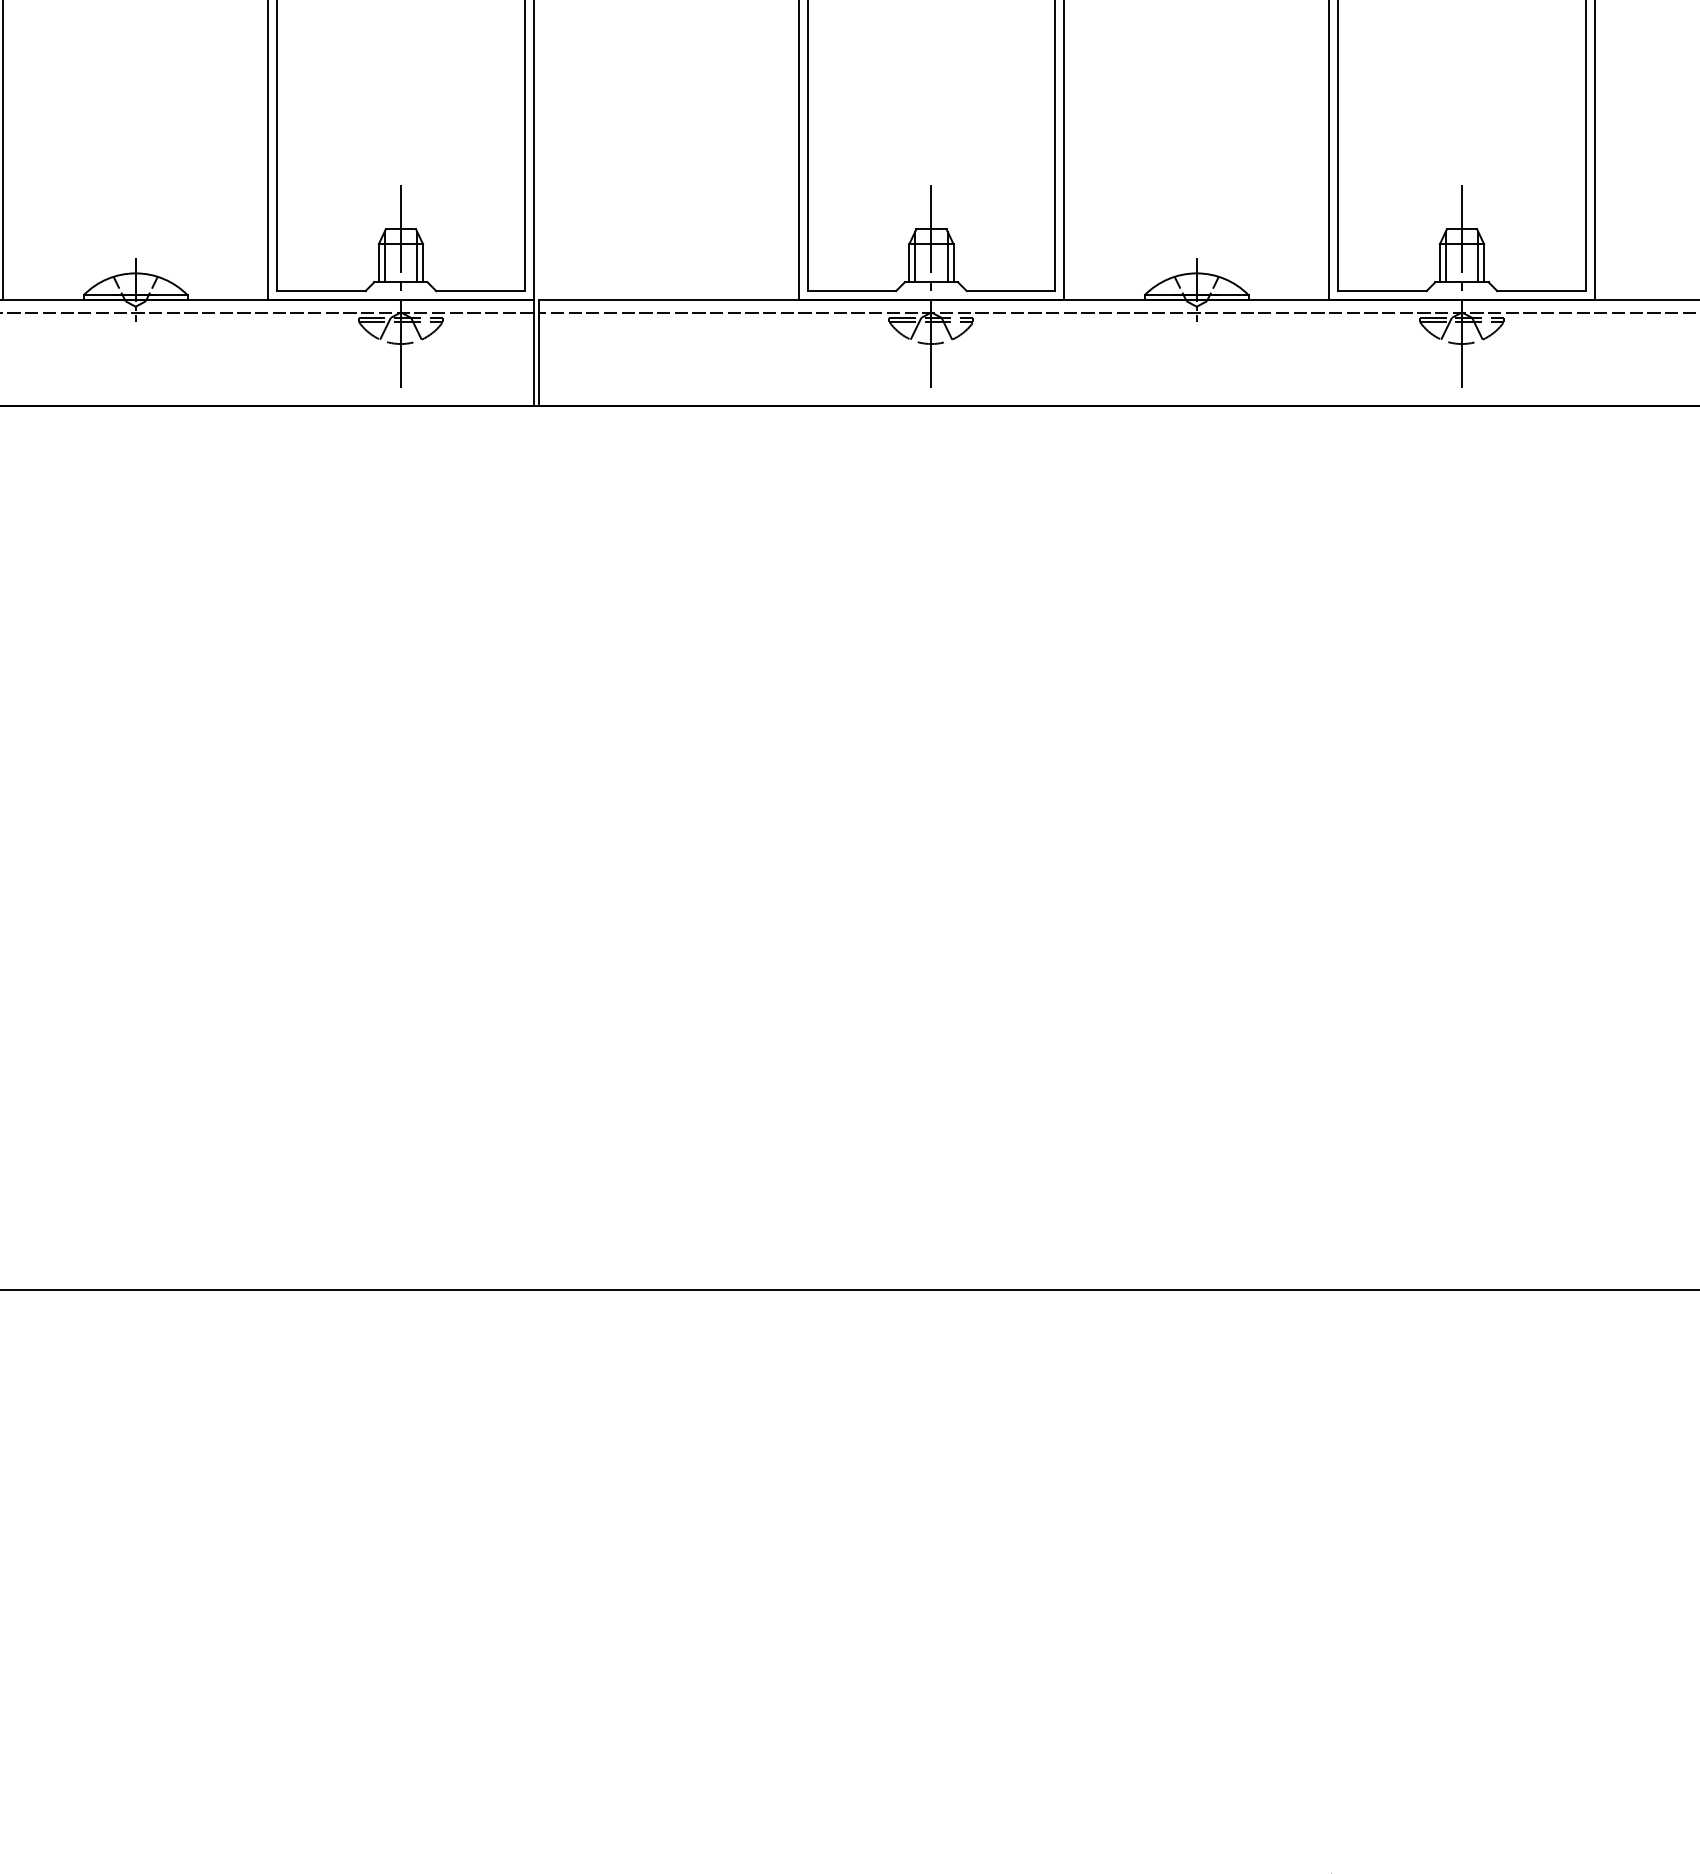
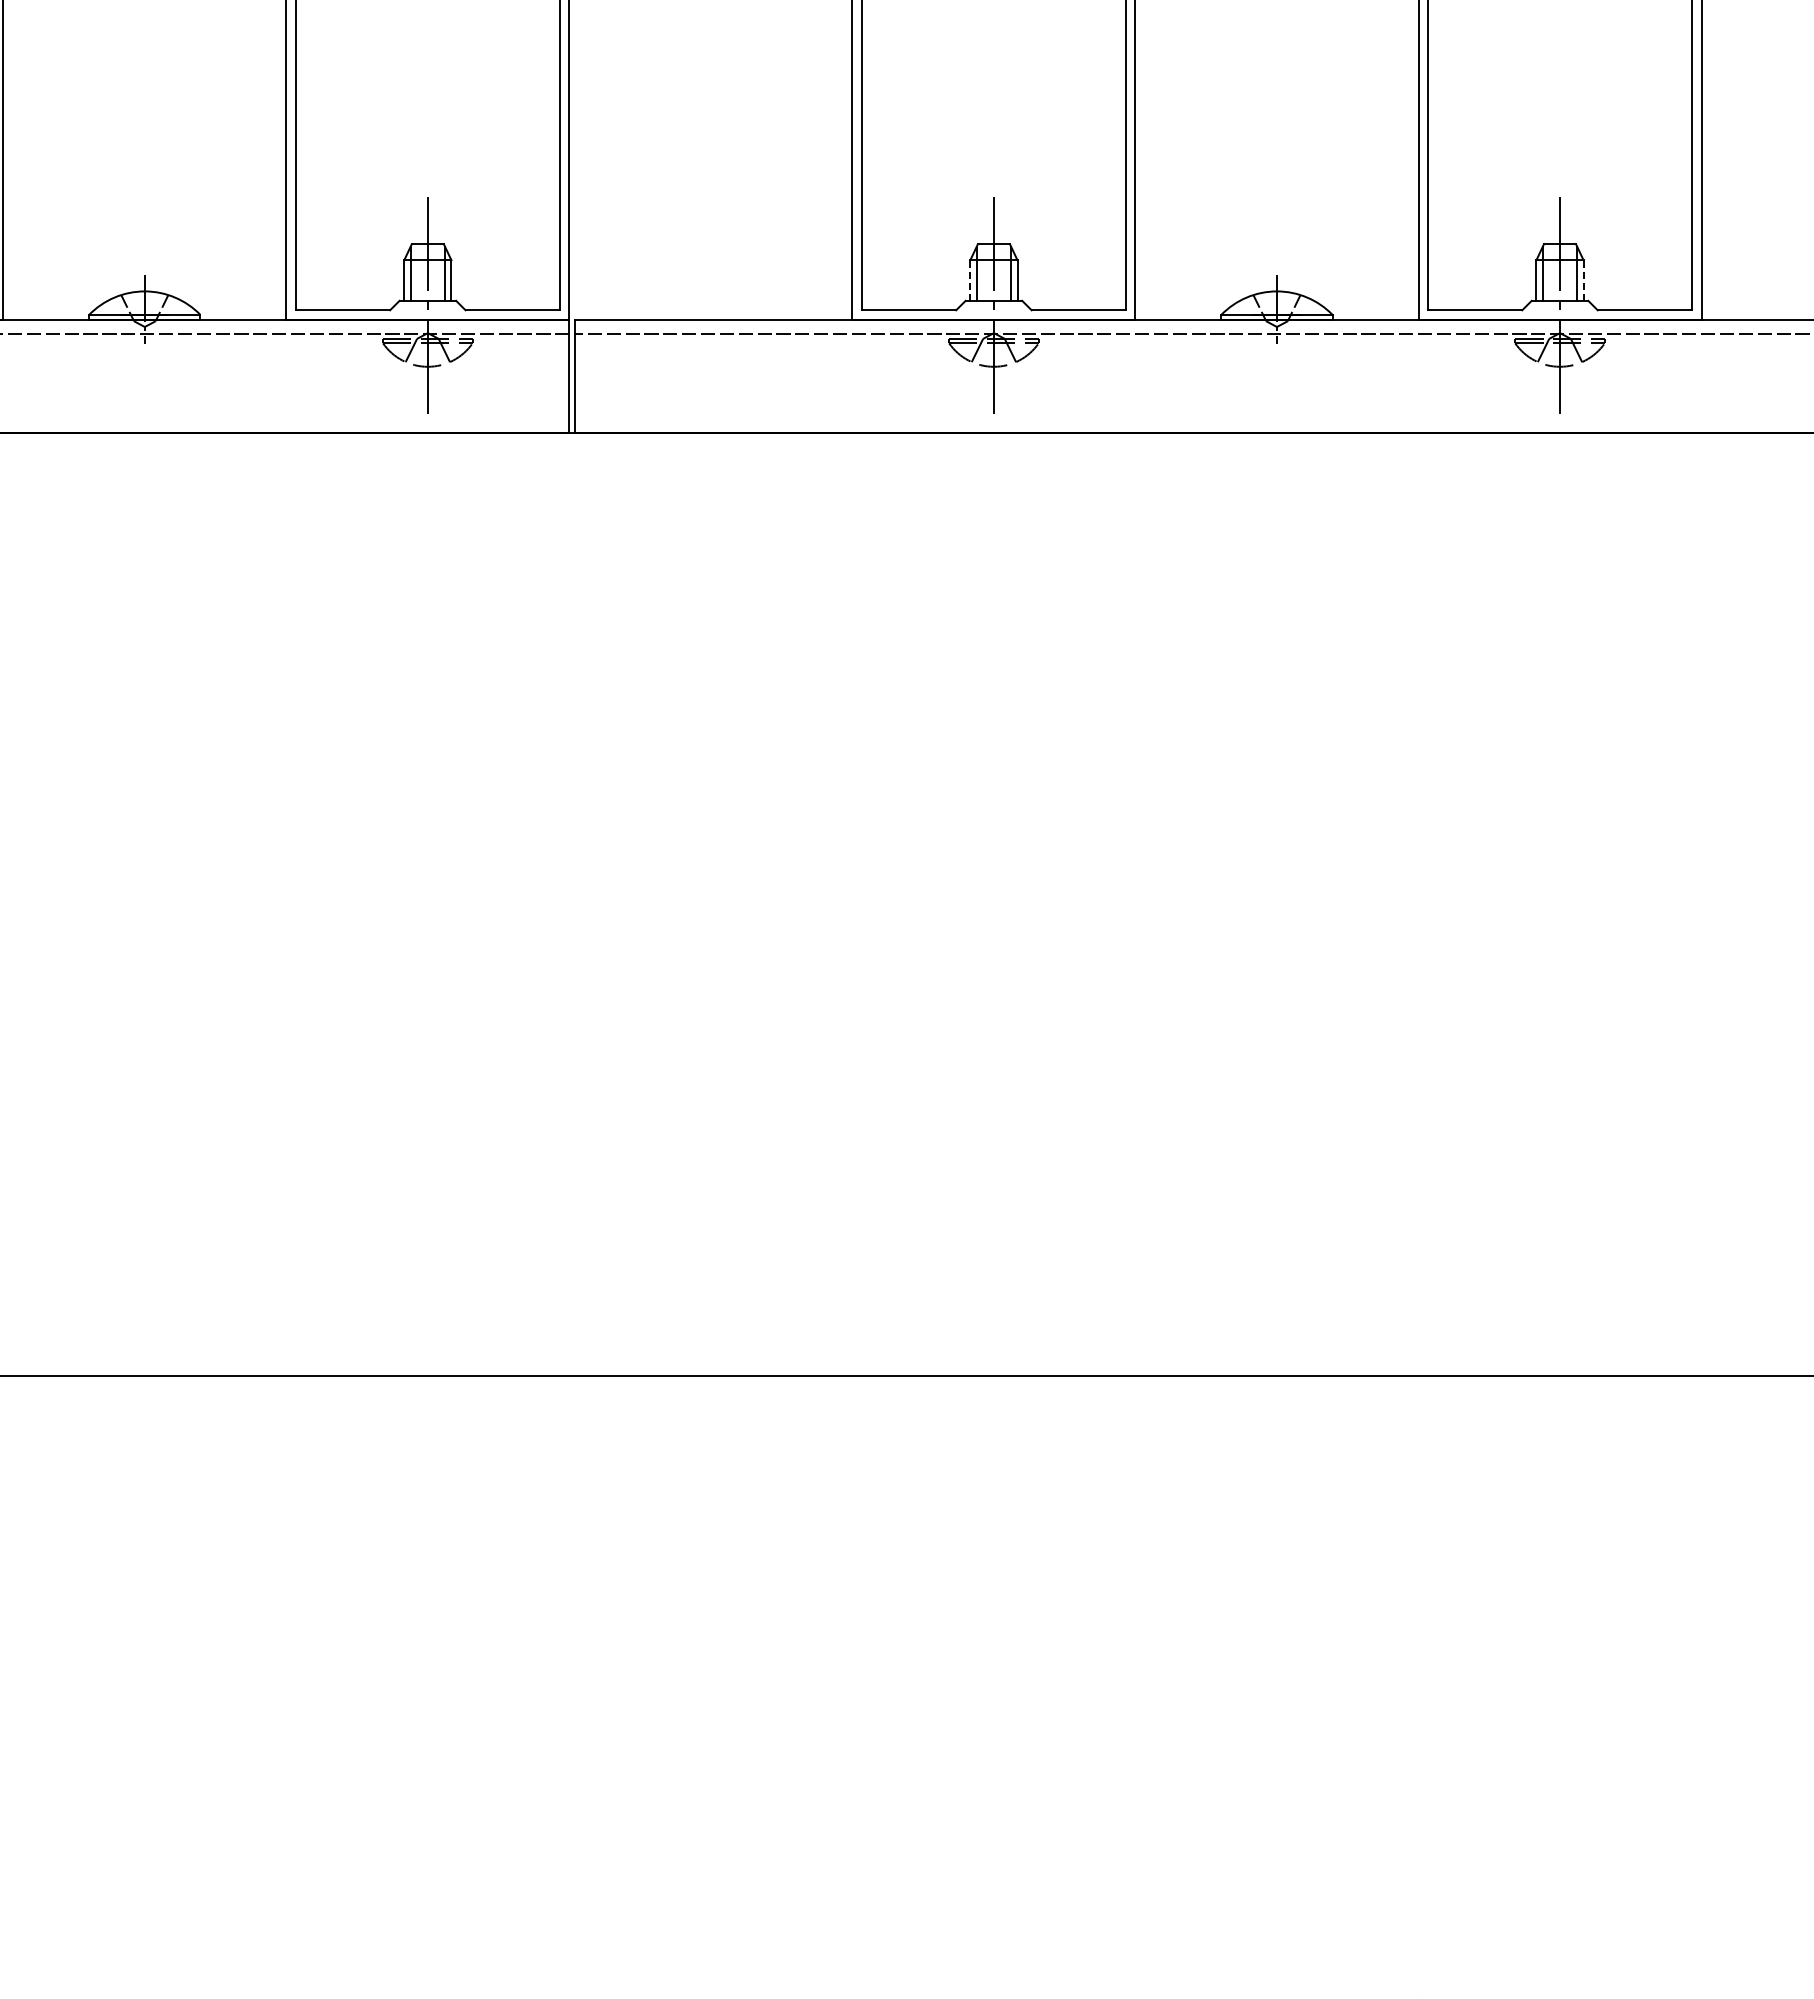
line: (909, 263) -> (970, 280), solid -> dashed
line: (1484, 263) -> (1583, 280), solid -> dashed

